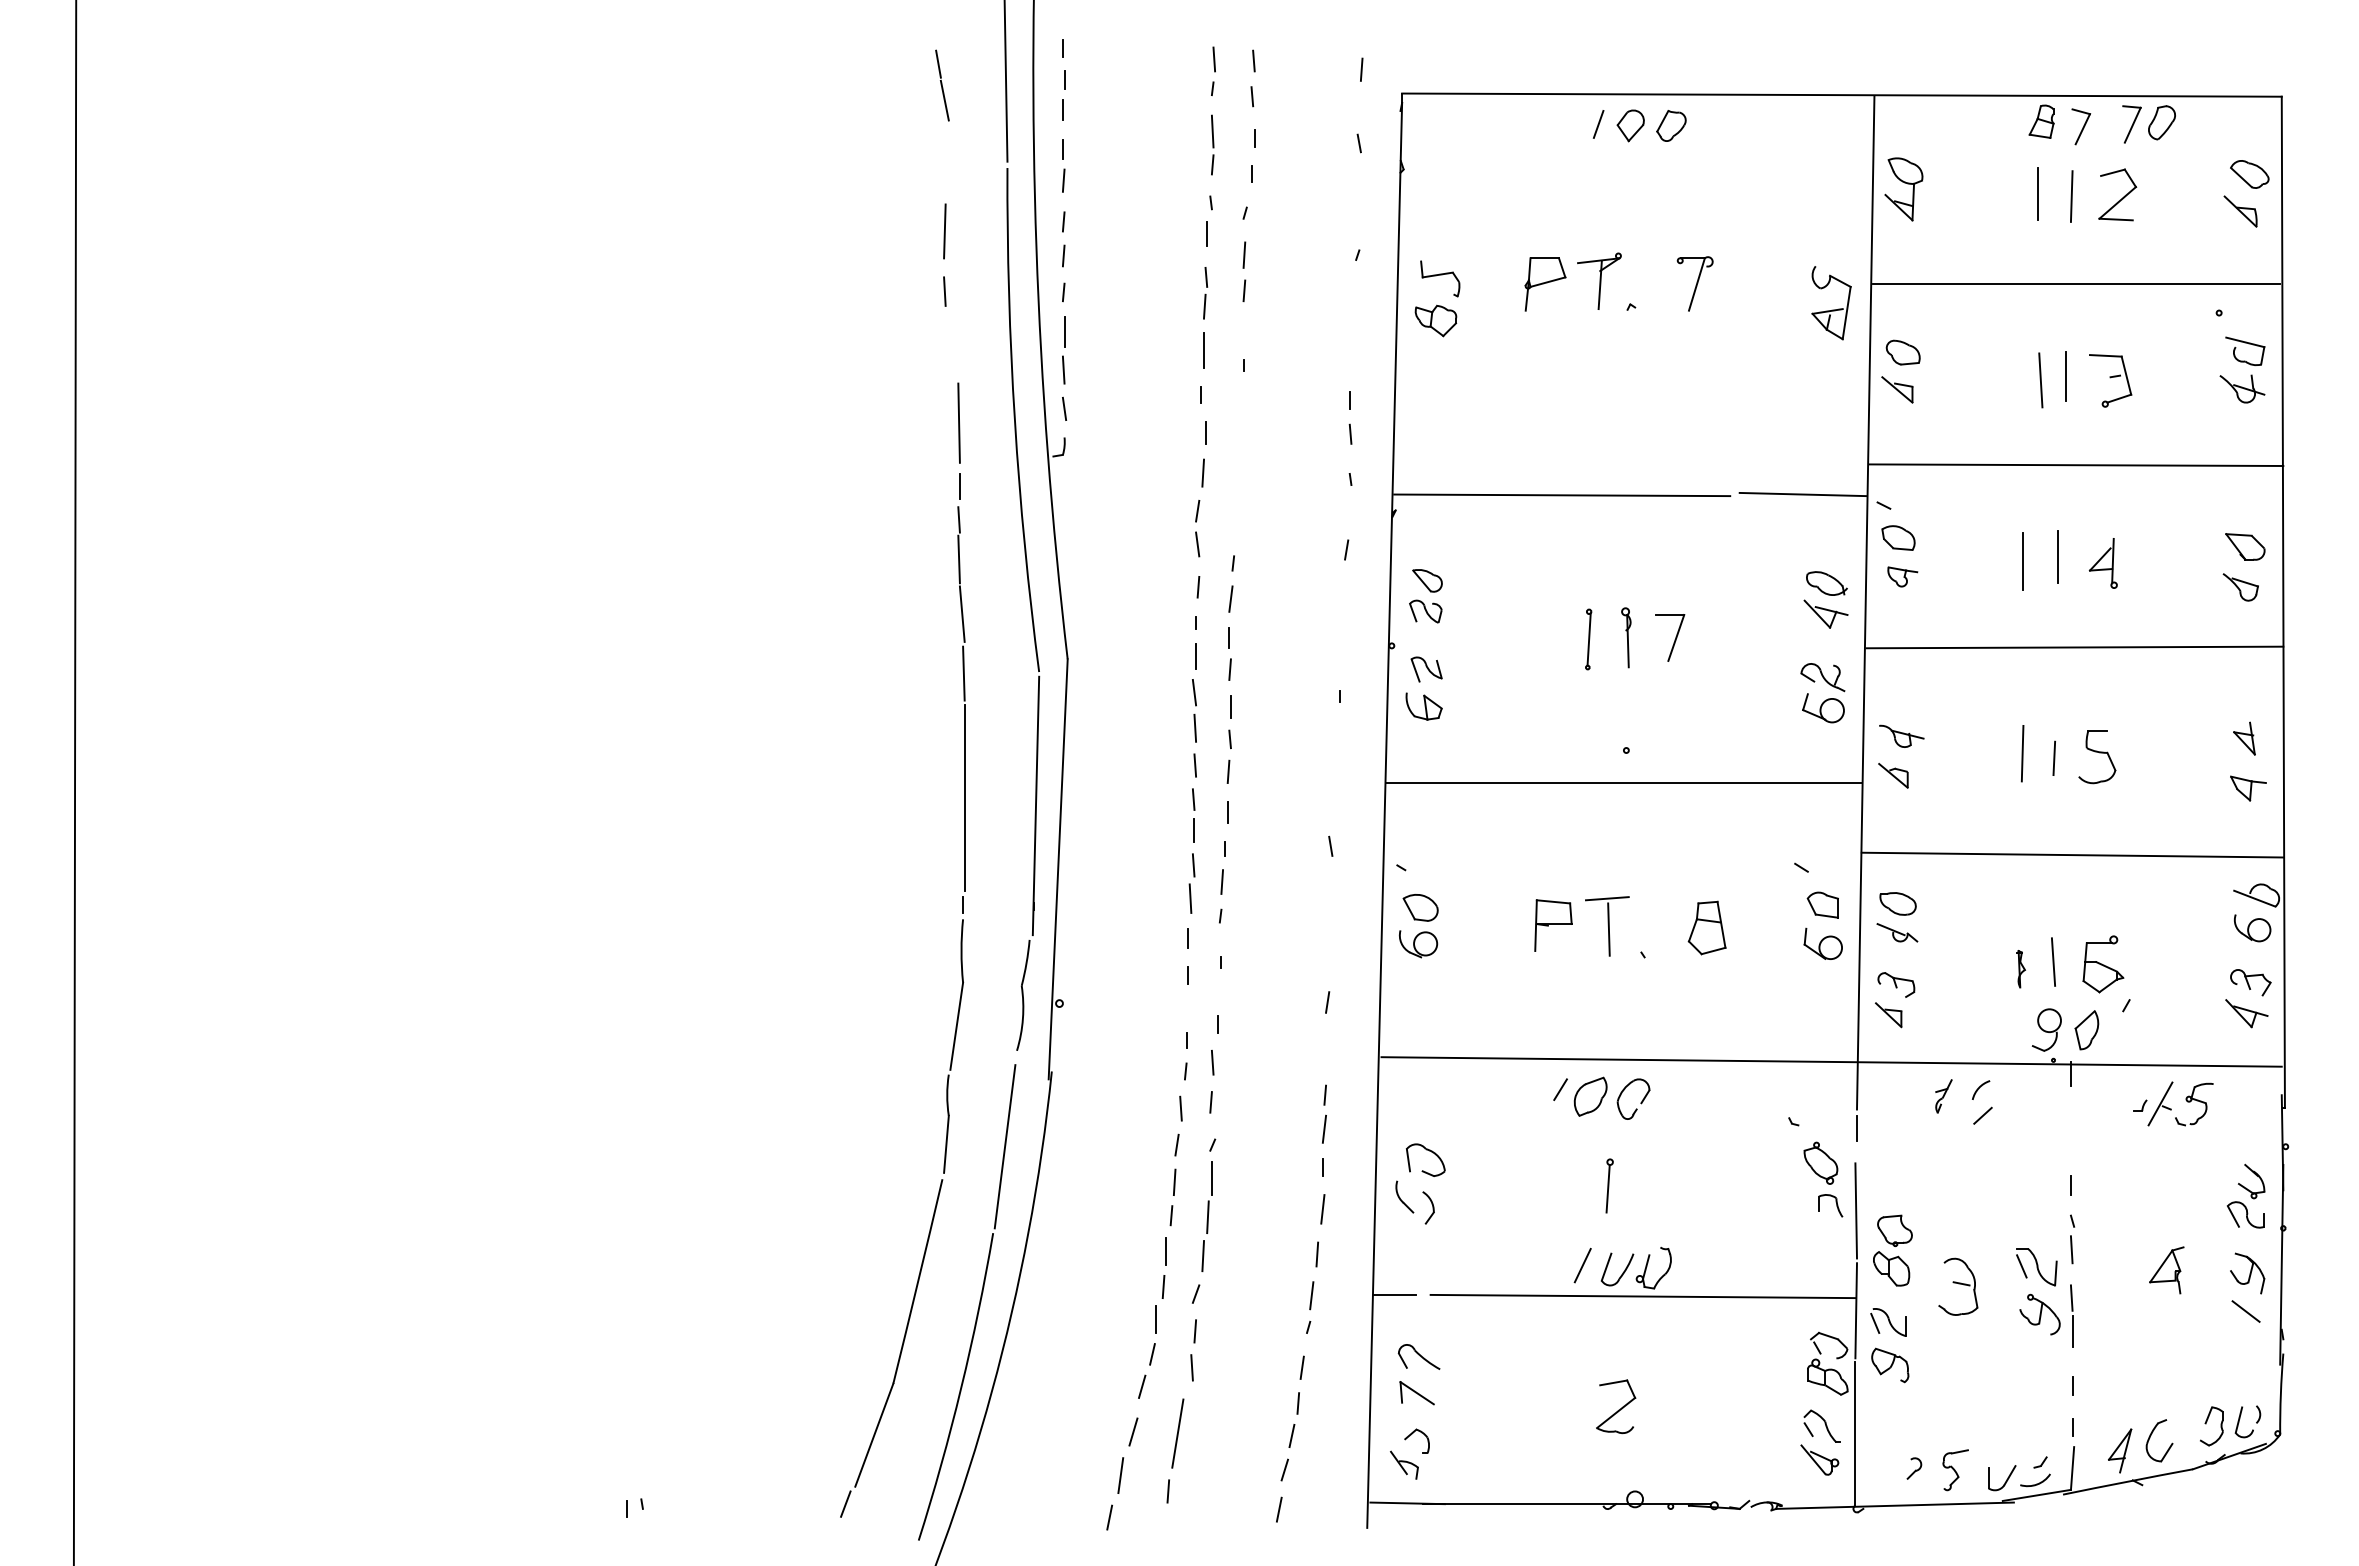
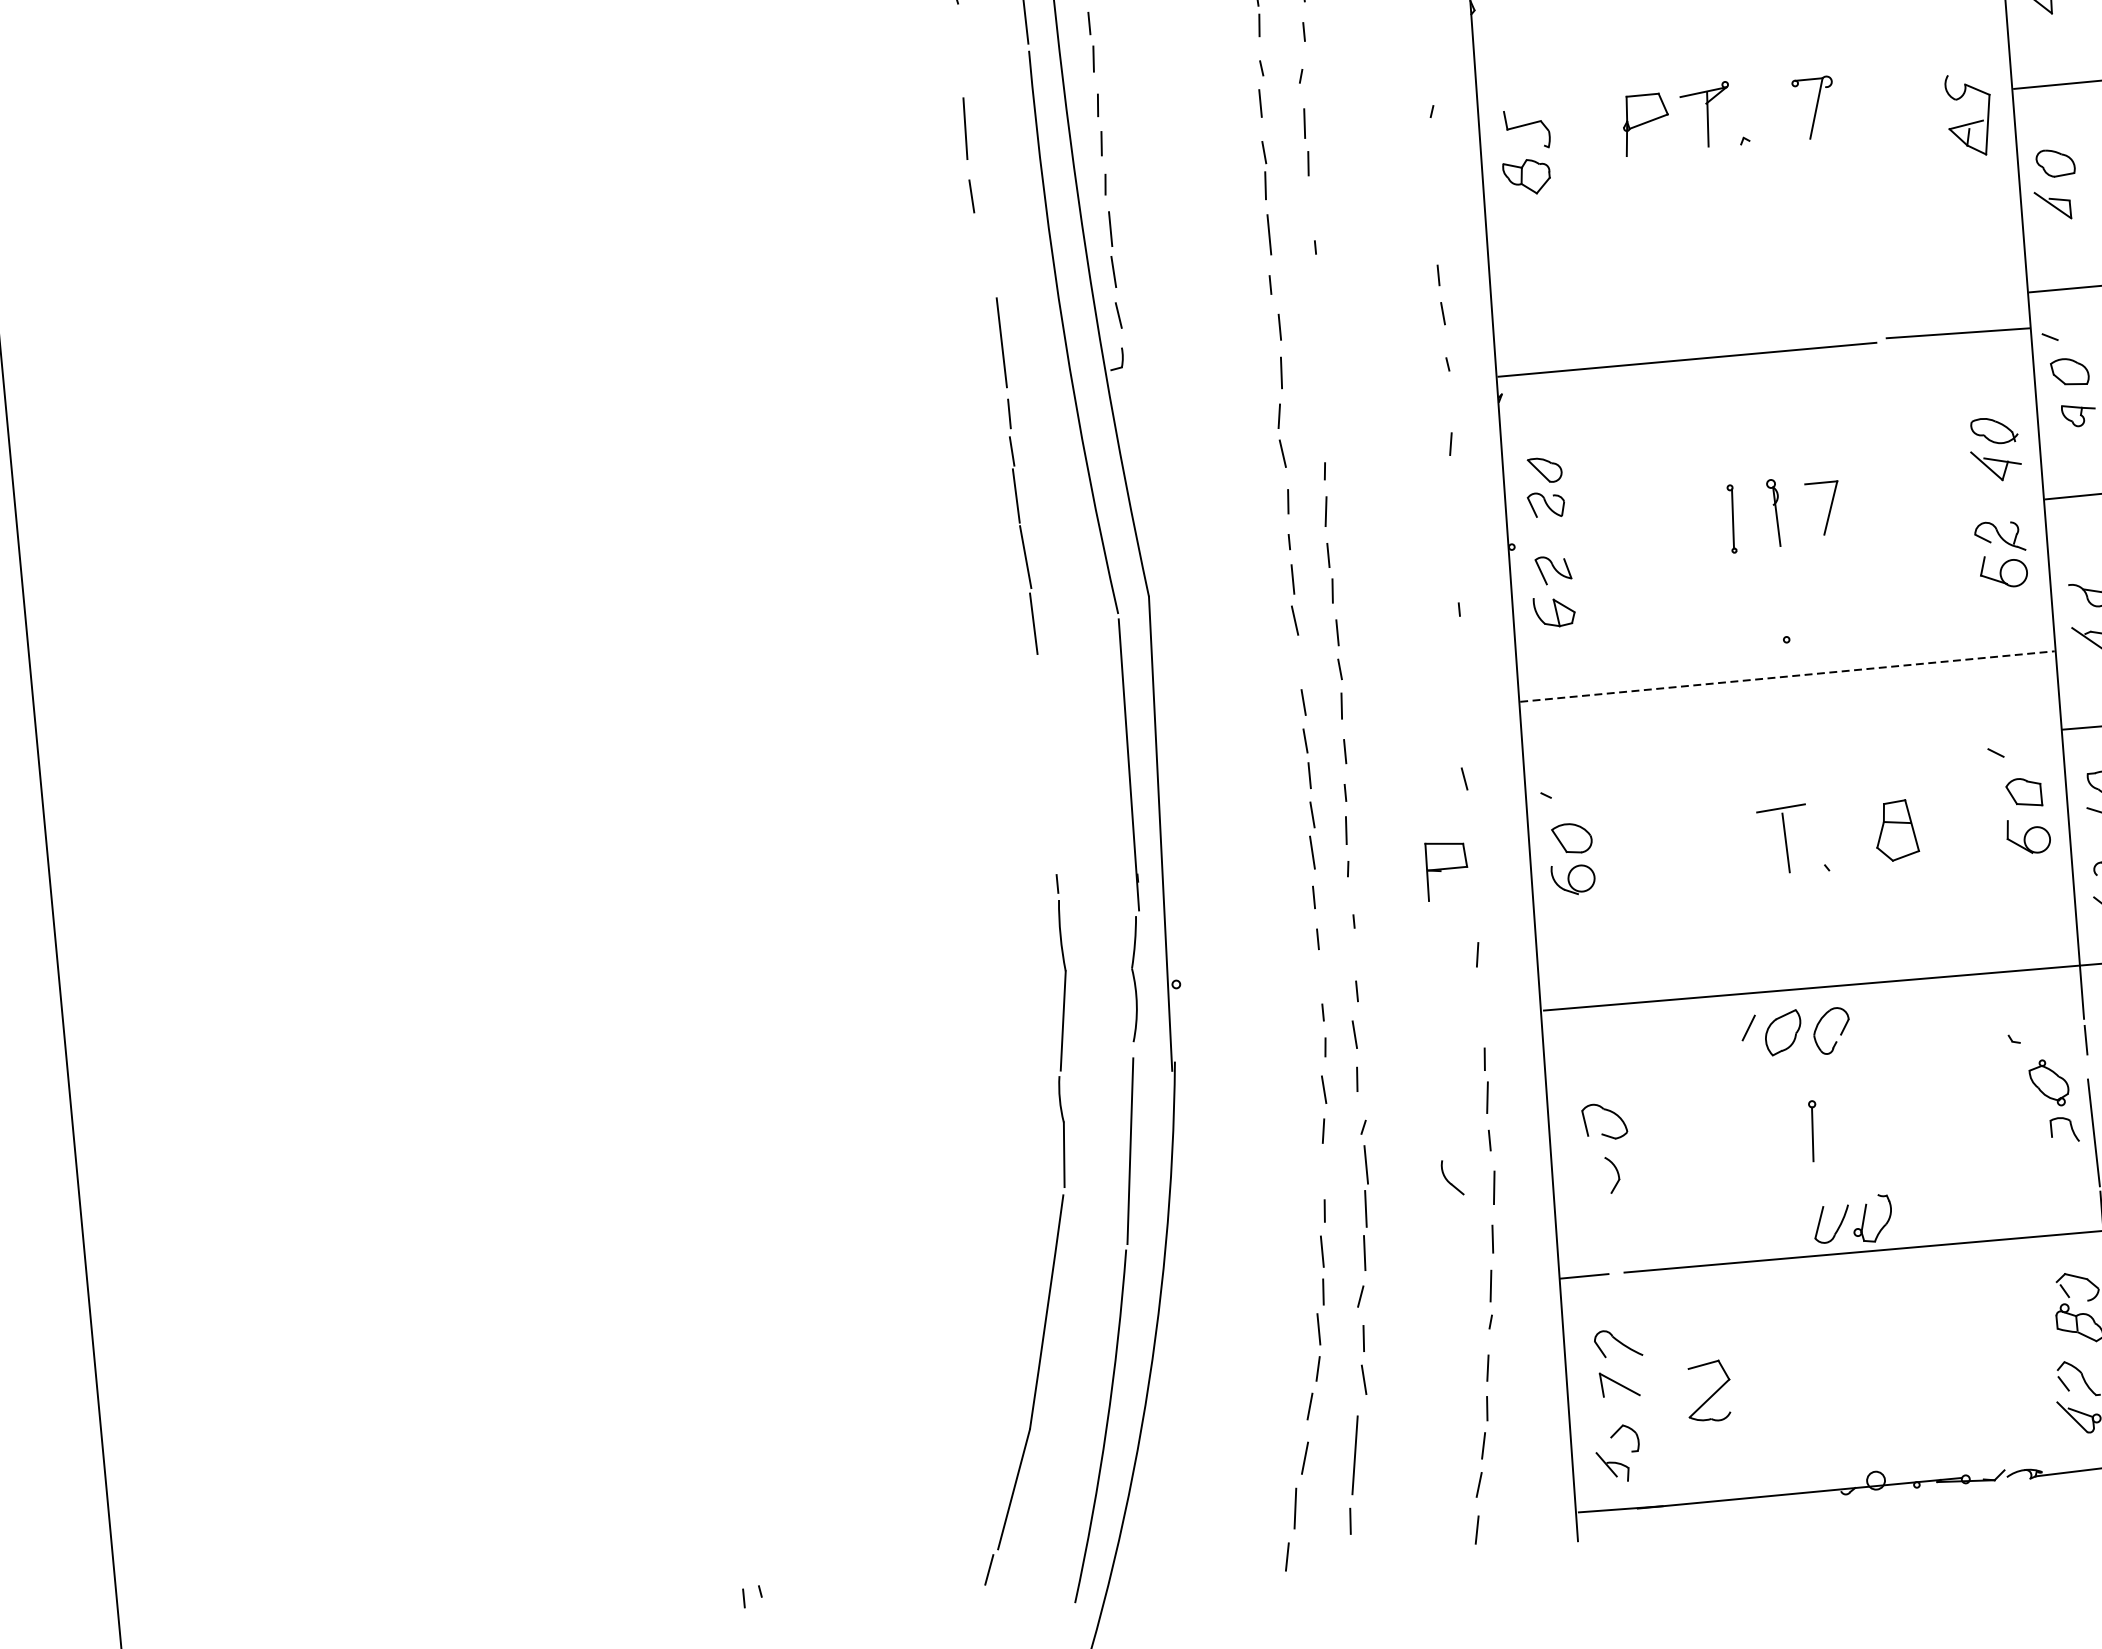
line: (1195, 727) -> (1299, 659), removed
line: (1624, 783) -> (1788, 677), solid -> dashed
line: (964, 797) -> (1047, 762), removed
part: (1553, 925) -> (1446, 870), moved
line: (1174, 1182) -> (1324, 1173), removed
part: (1404, 1196) -> (1452, 1177), moved
line: (1582, 1265) -> (1792, 1223), removed
part: (1616, 1406) -> (1709, 1391), moved

